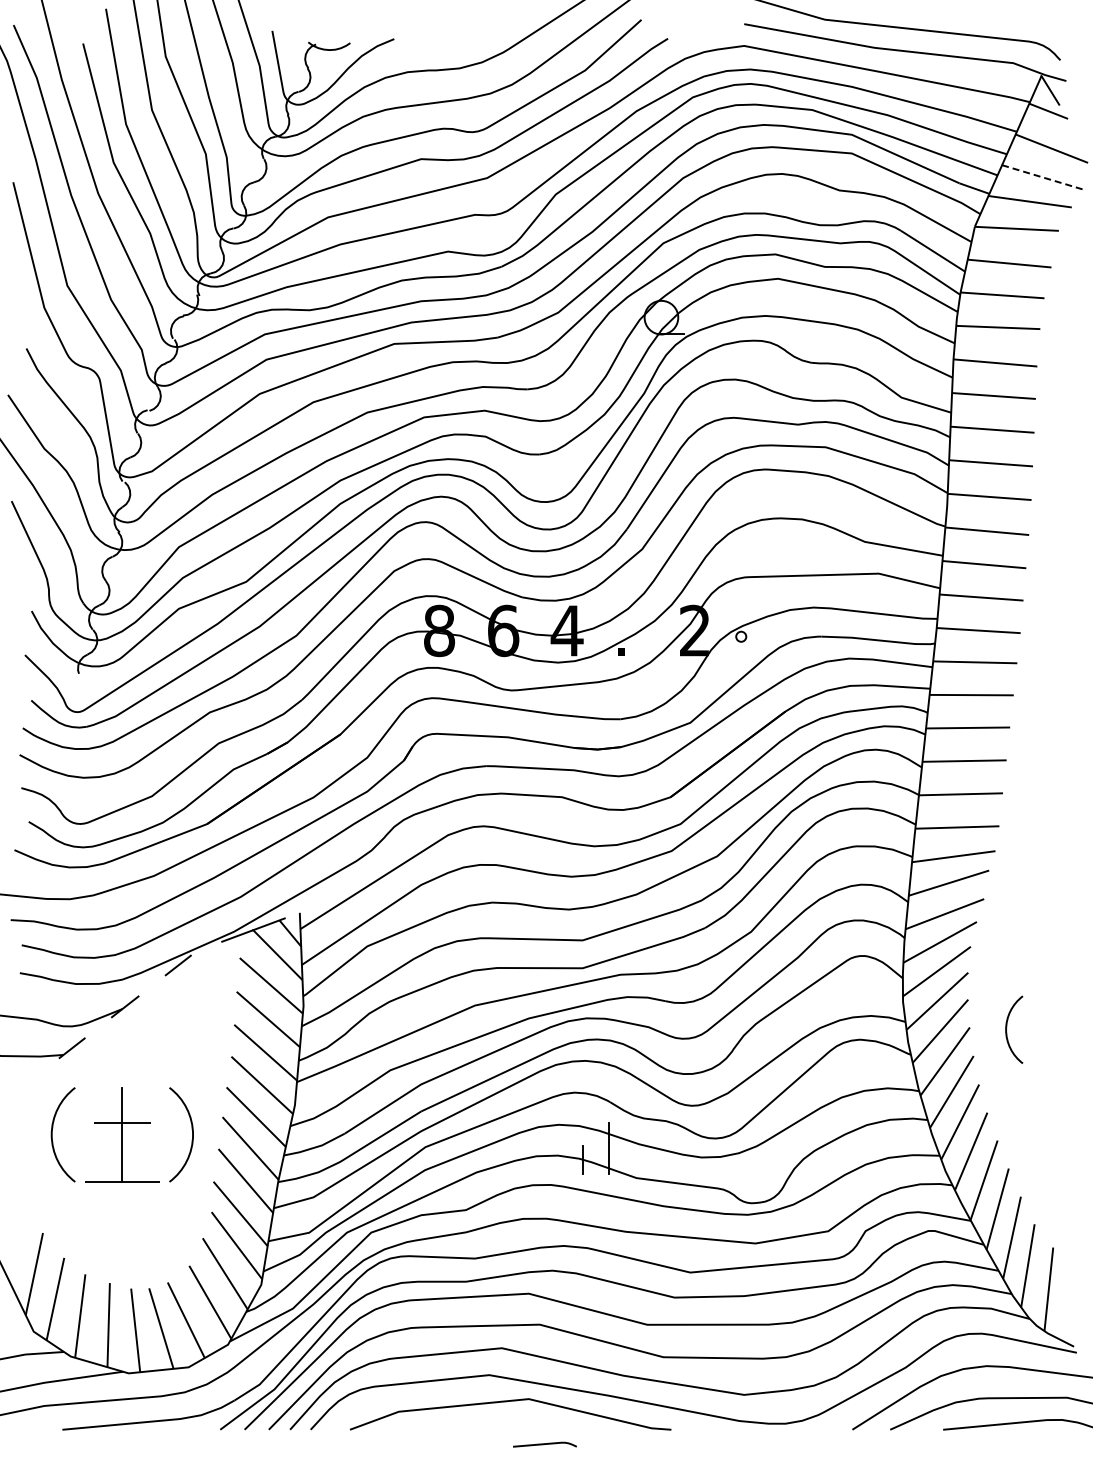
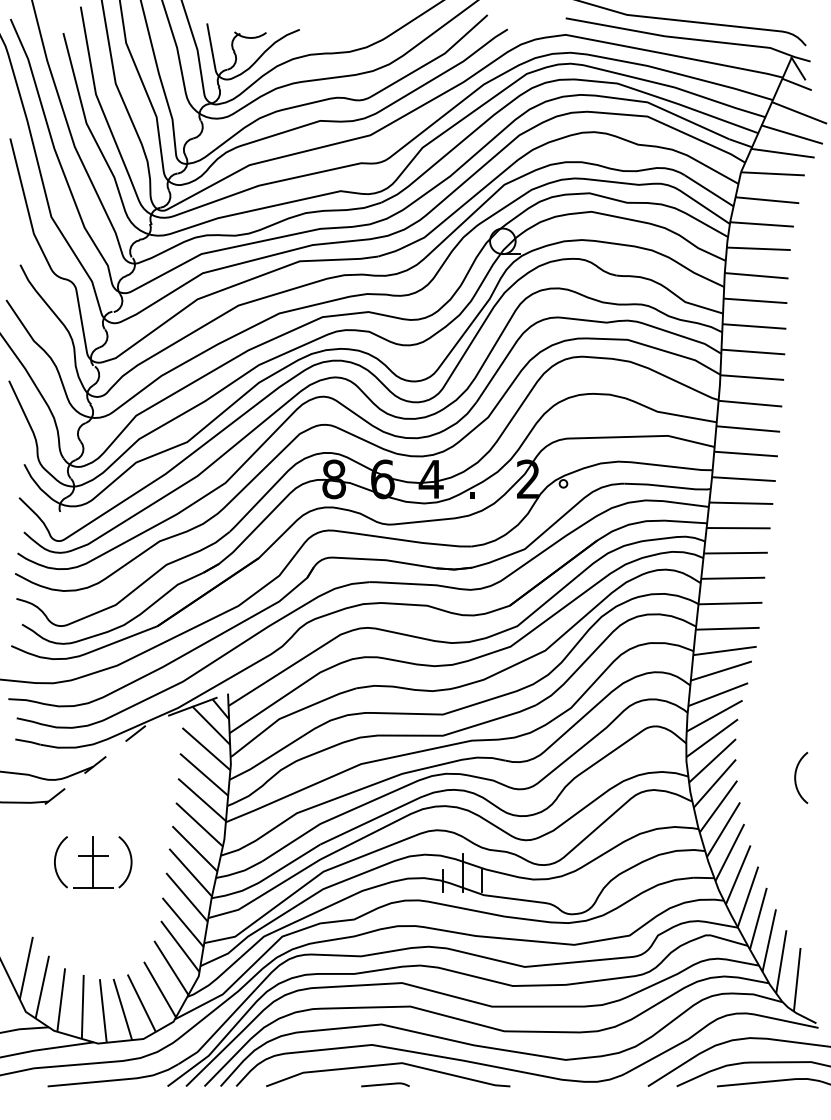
line: (1042, 177) -> (792, 134), dashed -> solid
arc: (1007, 1027) -> (796, 776), moved
part: (122, 1134) -> (93, 862), size x0.71
line: (633, 1159) -> (481, 881), added
curve: (544, 1444) -> (385, 1084), moved

